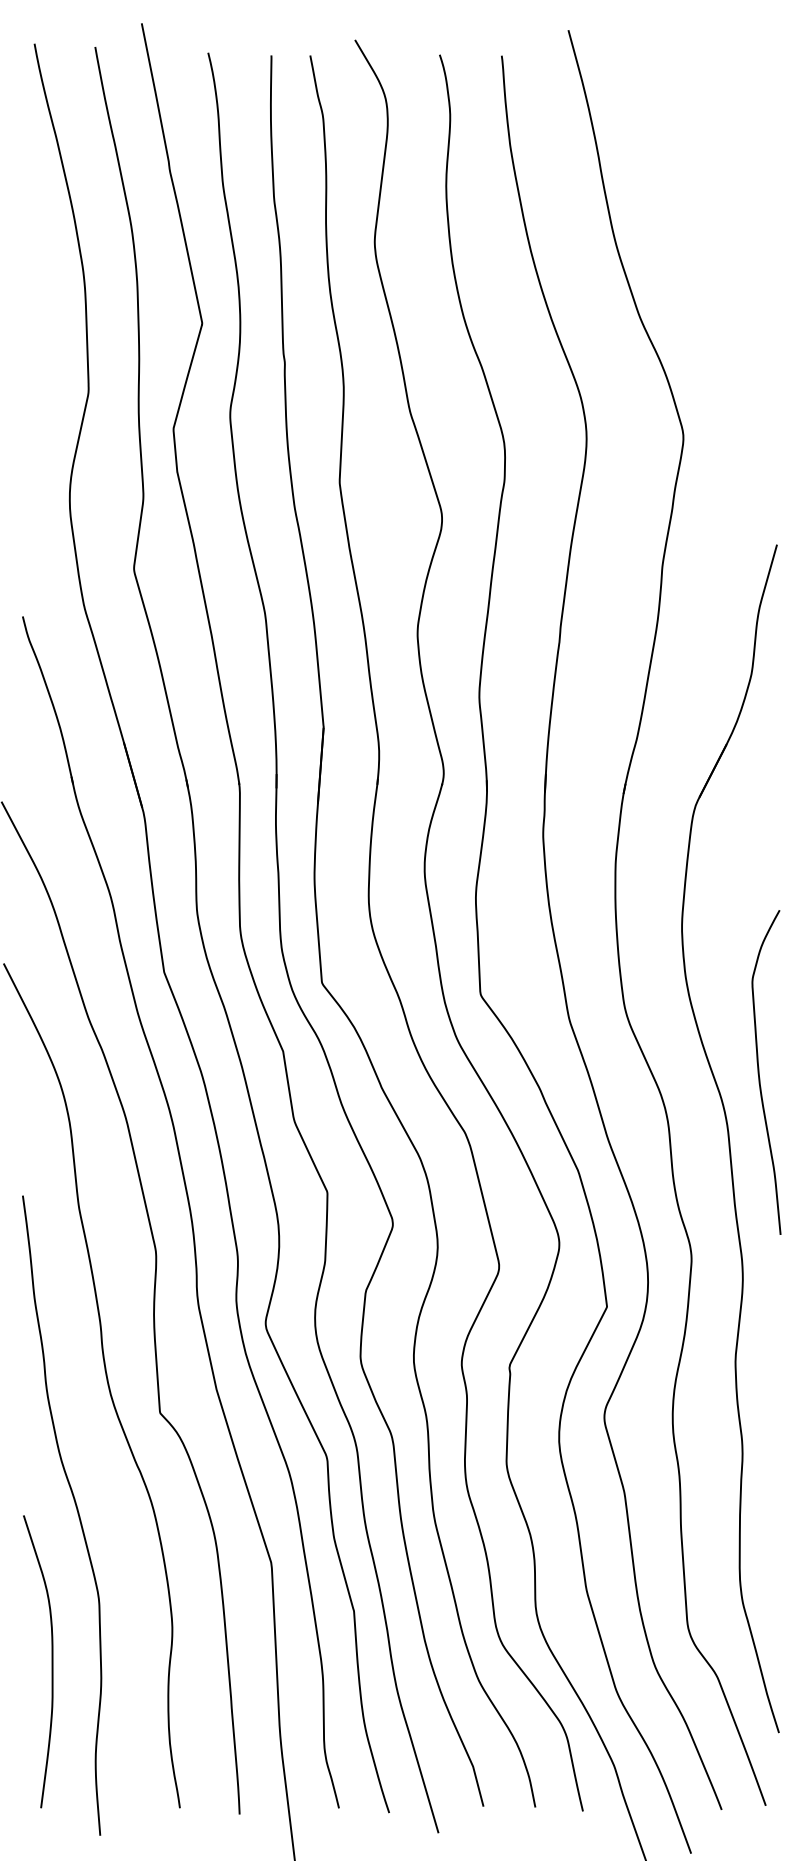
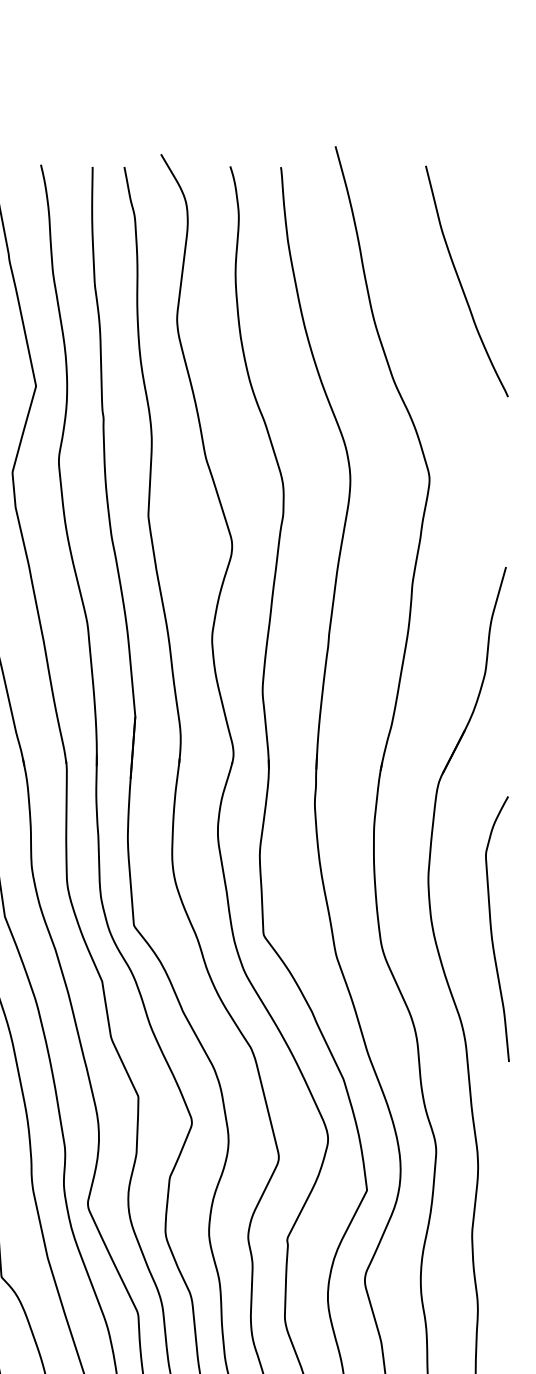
curve: (722, 198) -> (461, 283), added
curve: (759, 1072) -> (491, 929), moved

